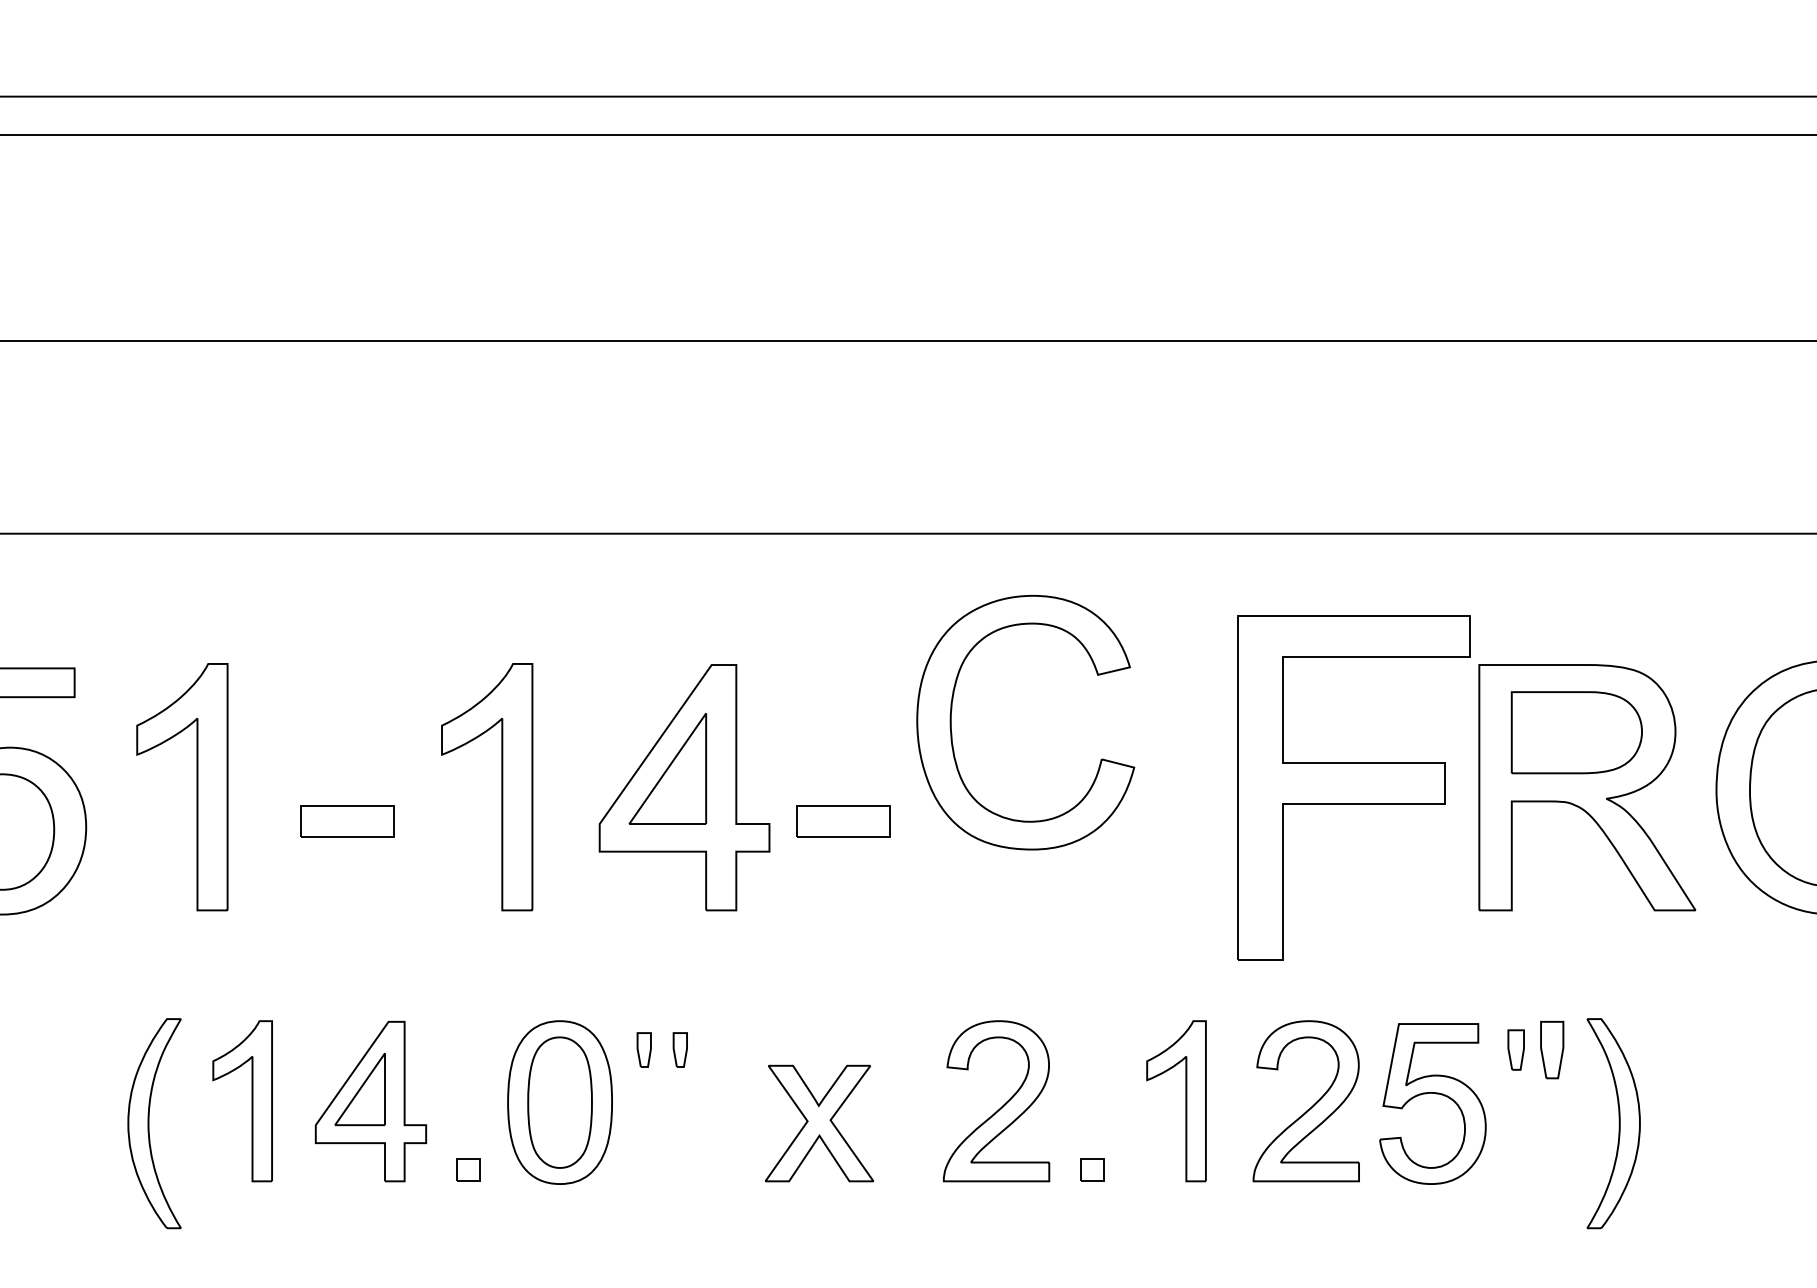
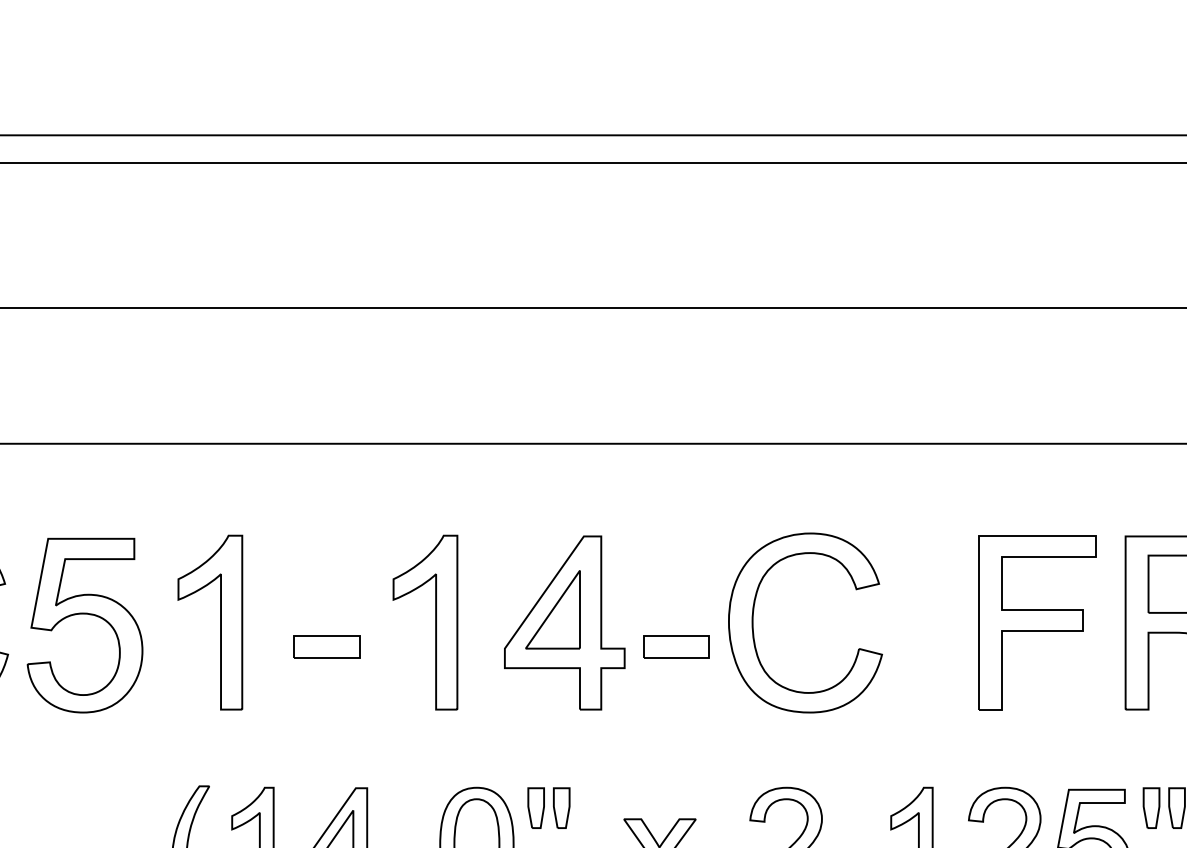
part: (952, 733) -> (753, 630), moved
part: (1353, 787) -> (1036, 622), size x0.71
part: (644, 1049) -> (536, 807), size x1.67
part: (680, 1049) -> (561, 807), size x1.67
part: (1516, 1049) -> (1151, 807), size x1.43

